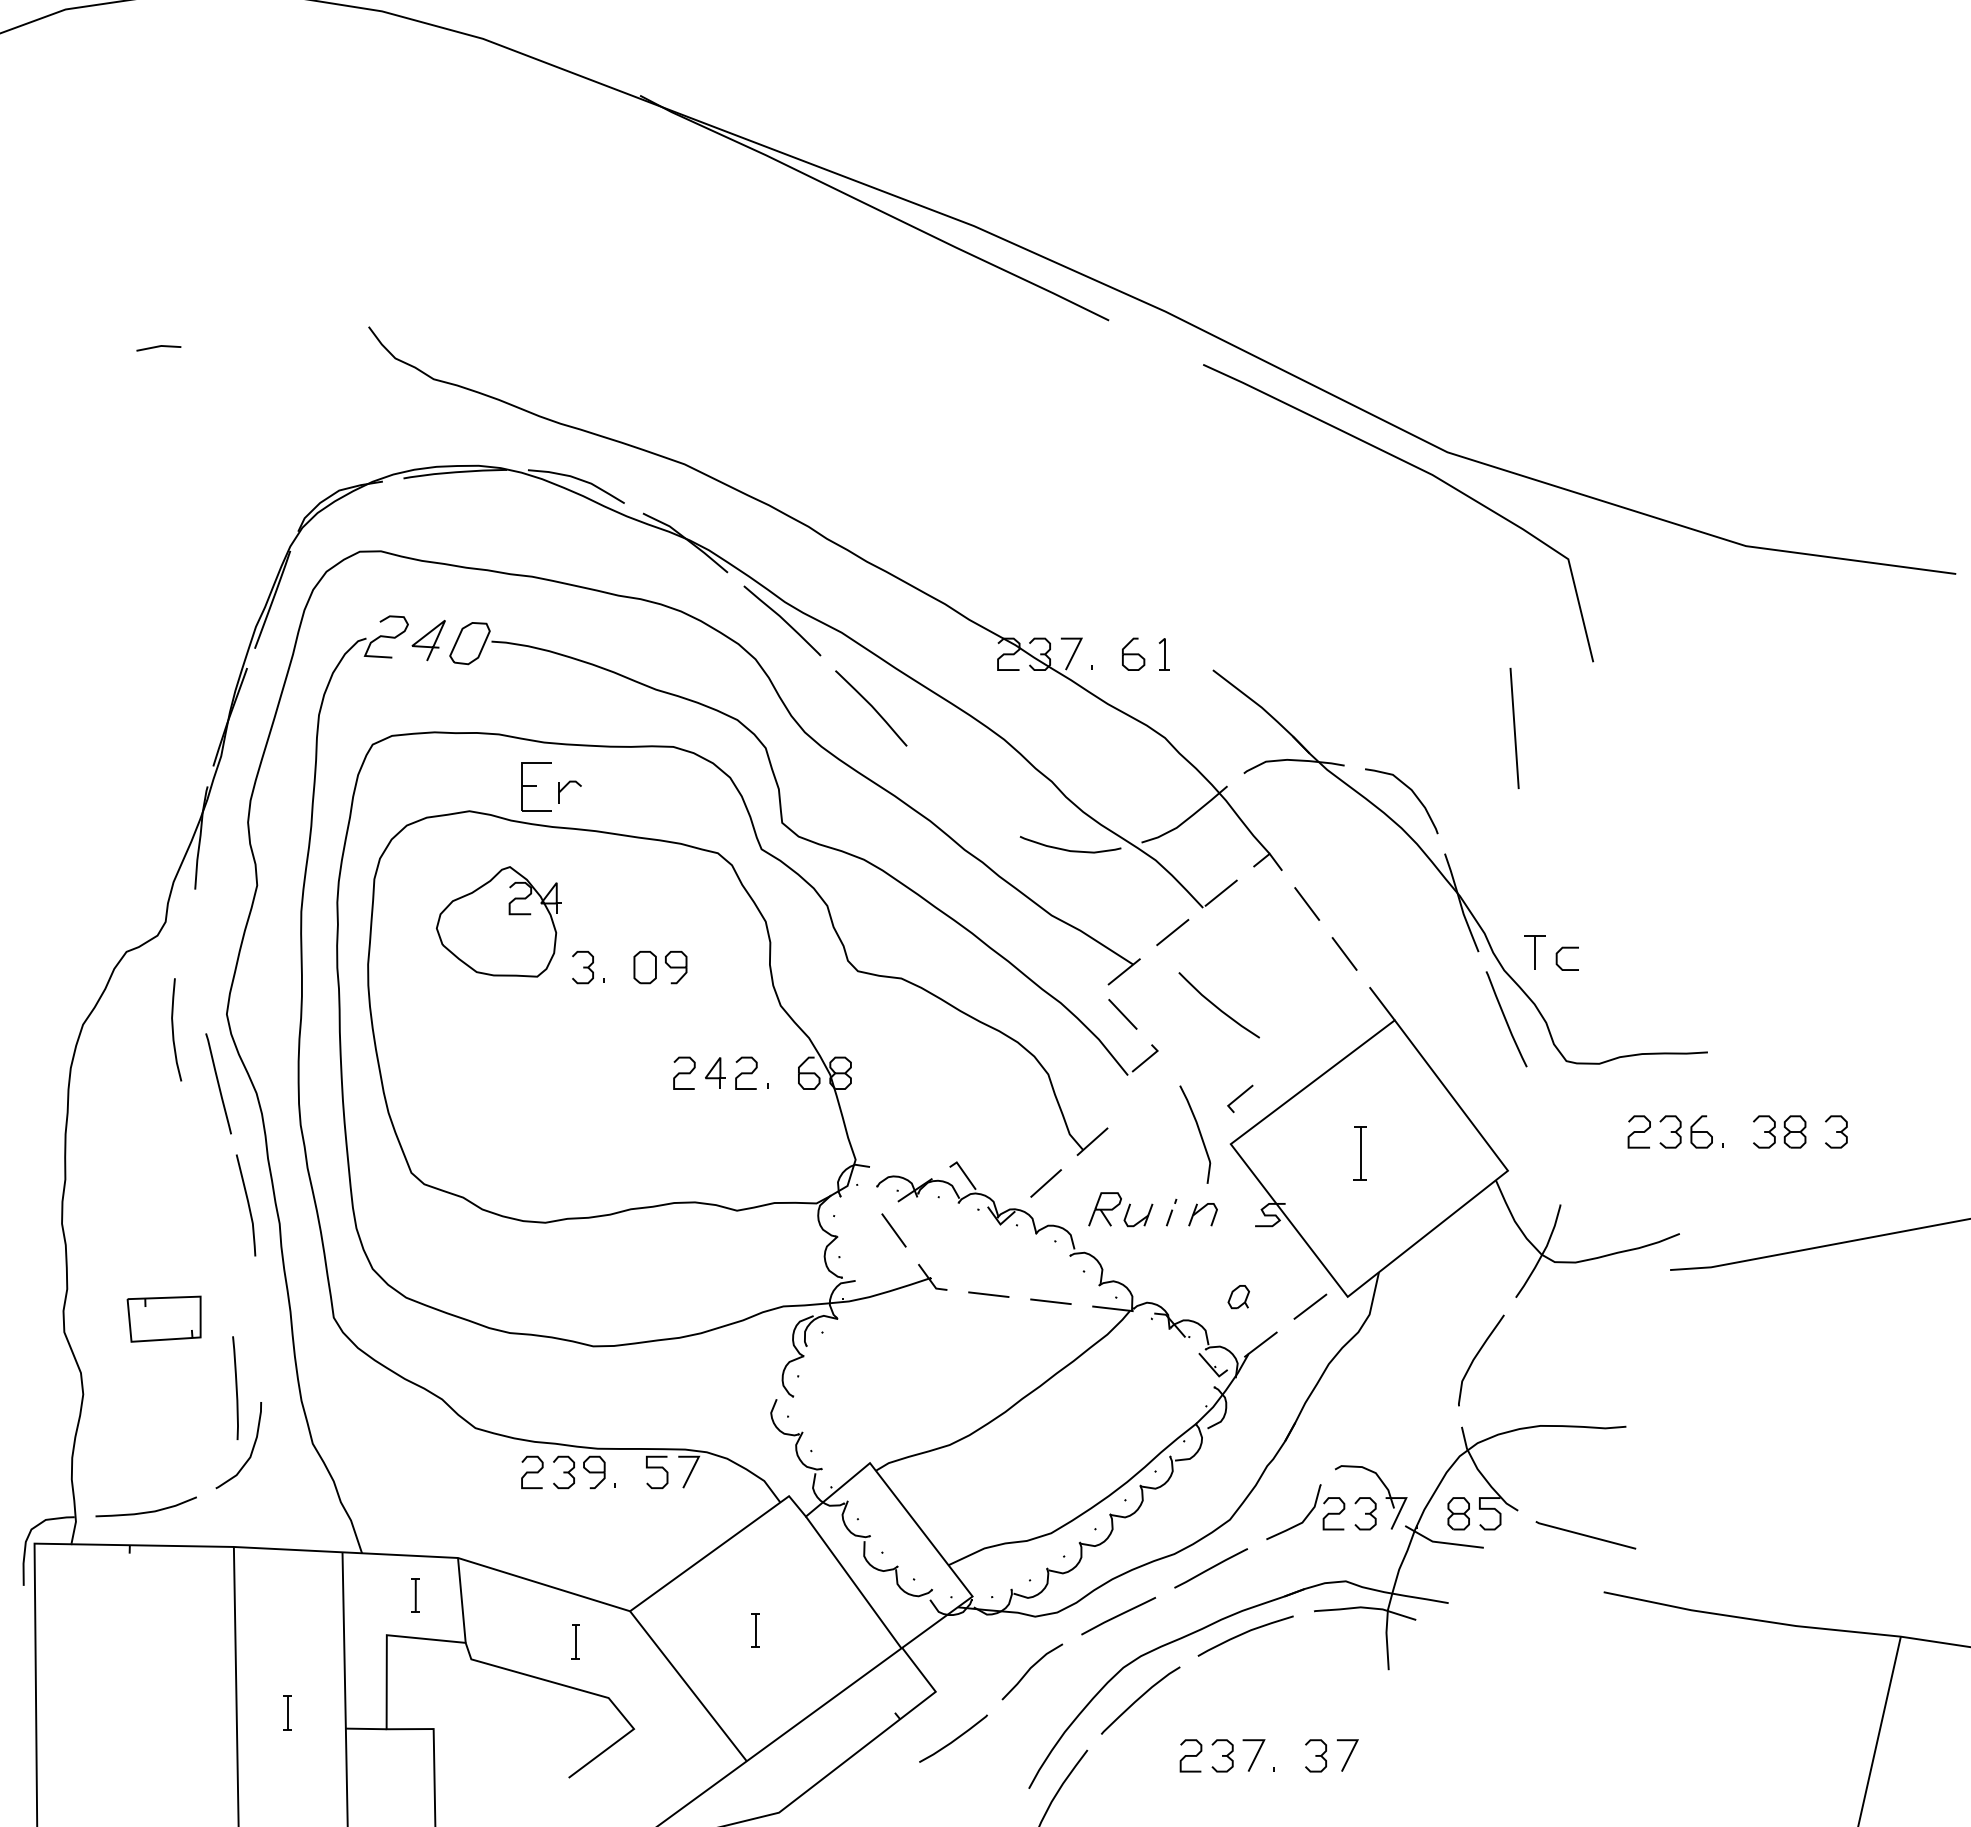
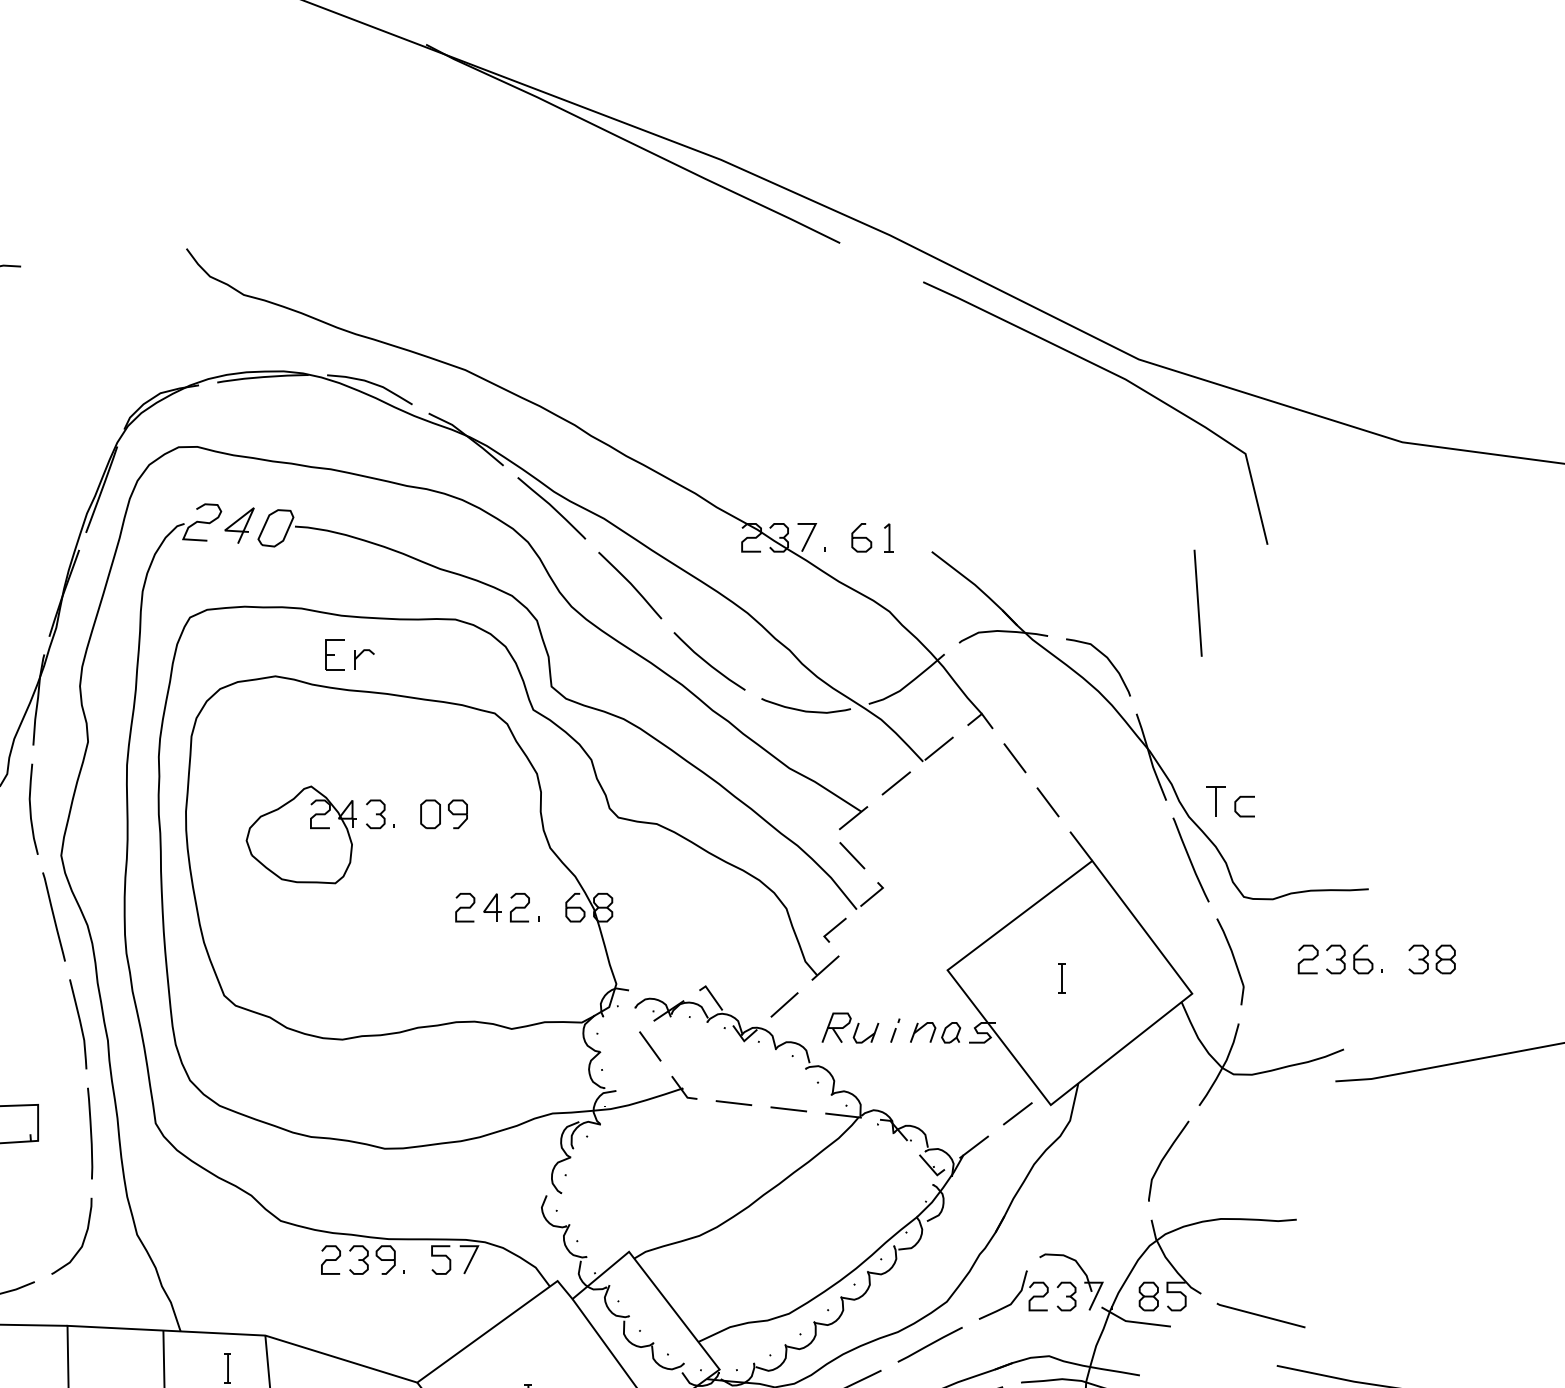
part: (536, 786) -> (334, 654), size x0.71
part: (498, 921) -> (301, 834), moved
curve: (1217, 1006) -> (708, 662), moved
curve: (173, 1029) -> (30, 808), moved
line: (1239, 1097) -> (834, 929), moved
part: (1836, 1131) -> (1482, 959), removed
curve: (1199, 1134) -> (1234, 961), moved
part: (1360, 1153) -> (1062, 978), size x0.62
part: (1238, 1297) -> (950, 1033), moved
curve: (235, 1388) -> (90, 1133), moved

